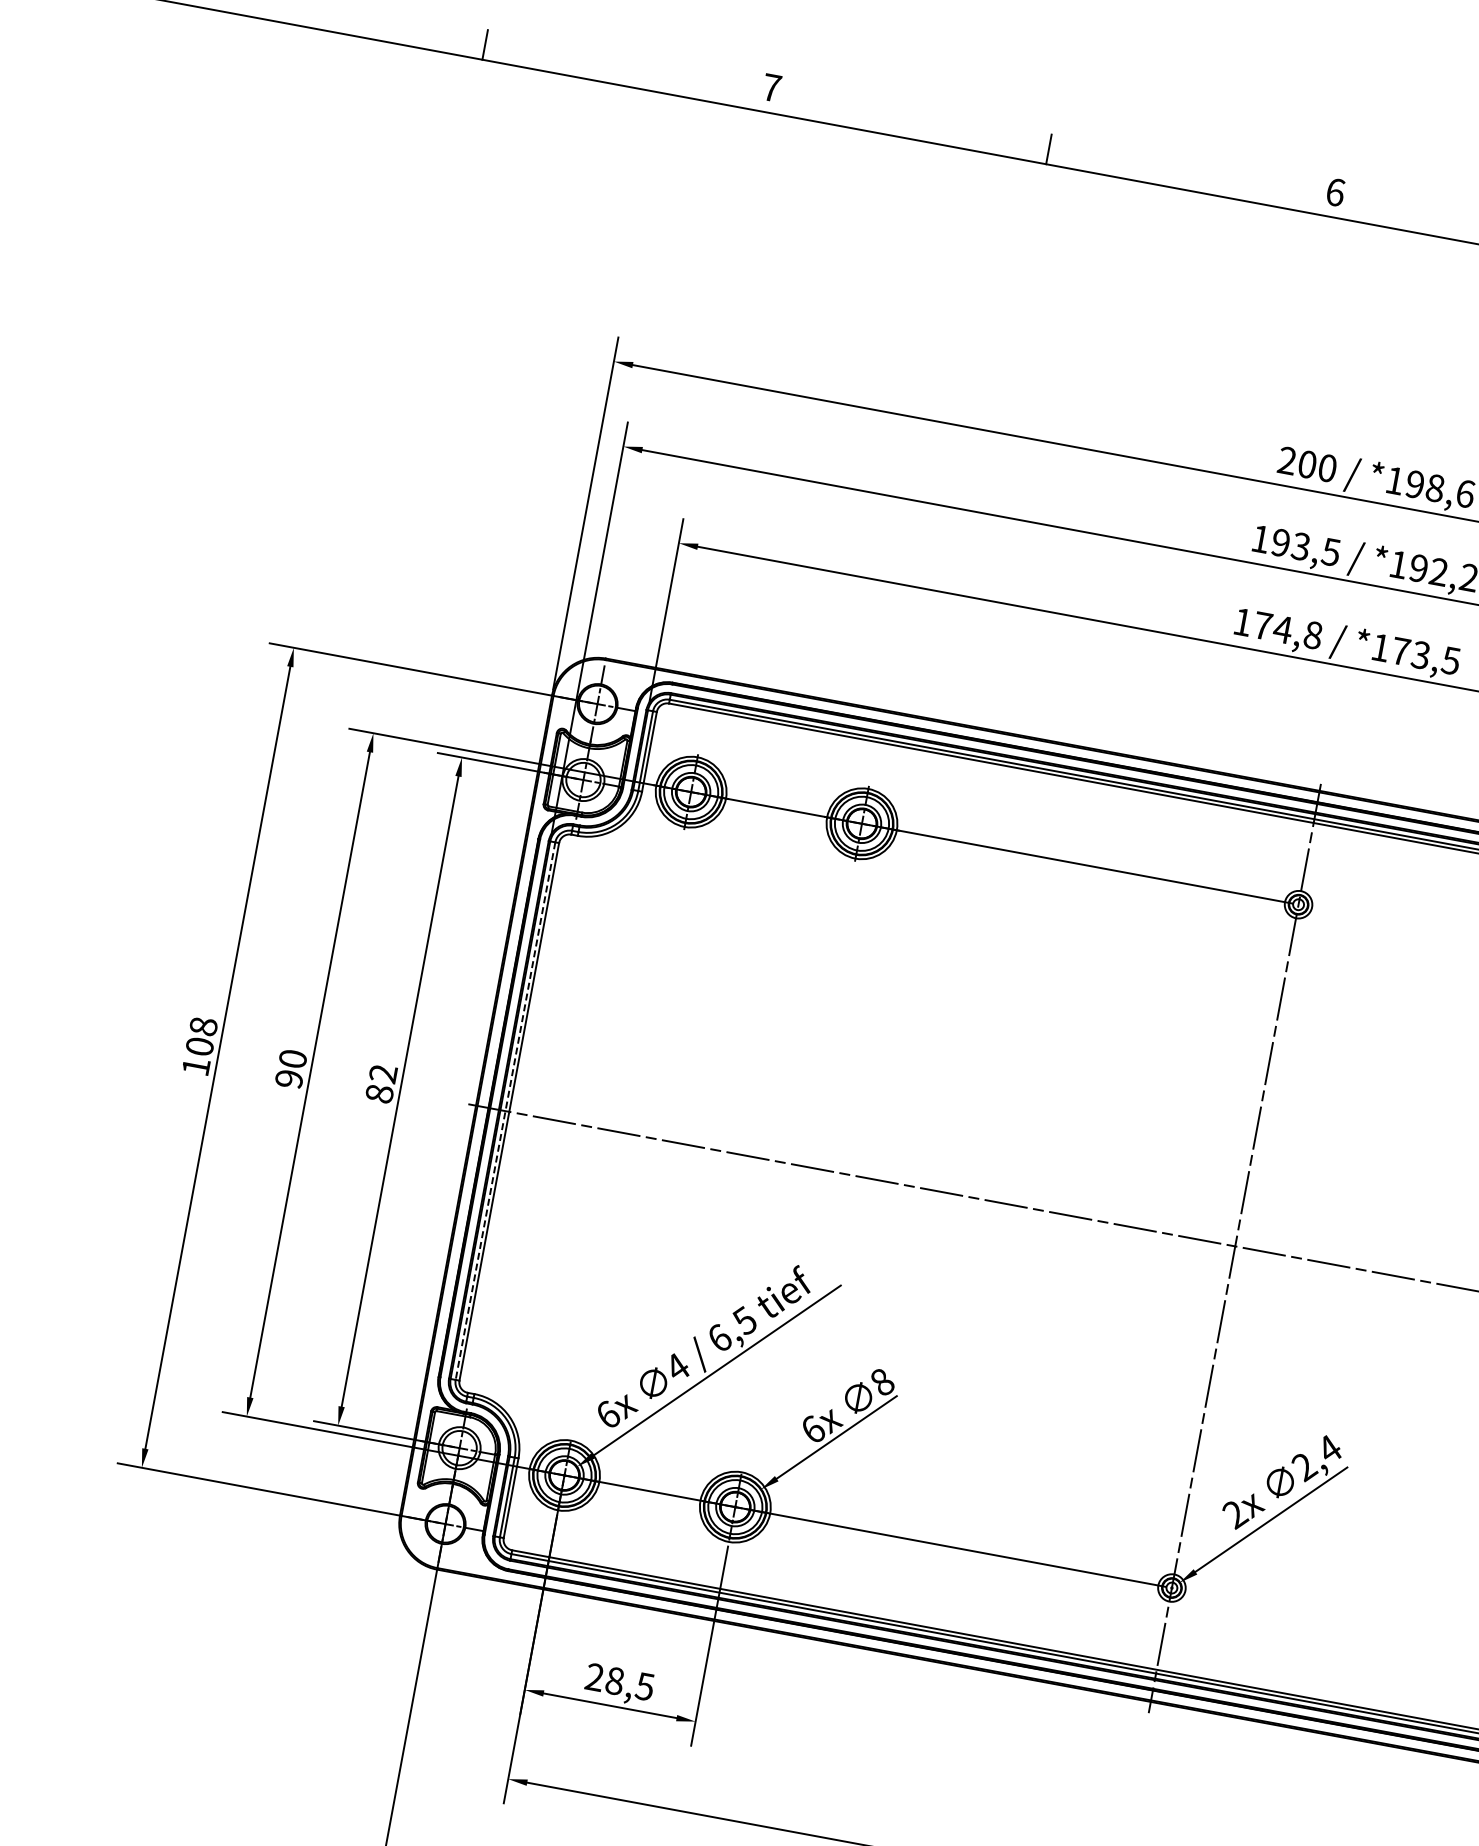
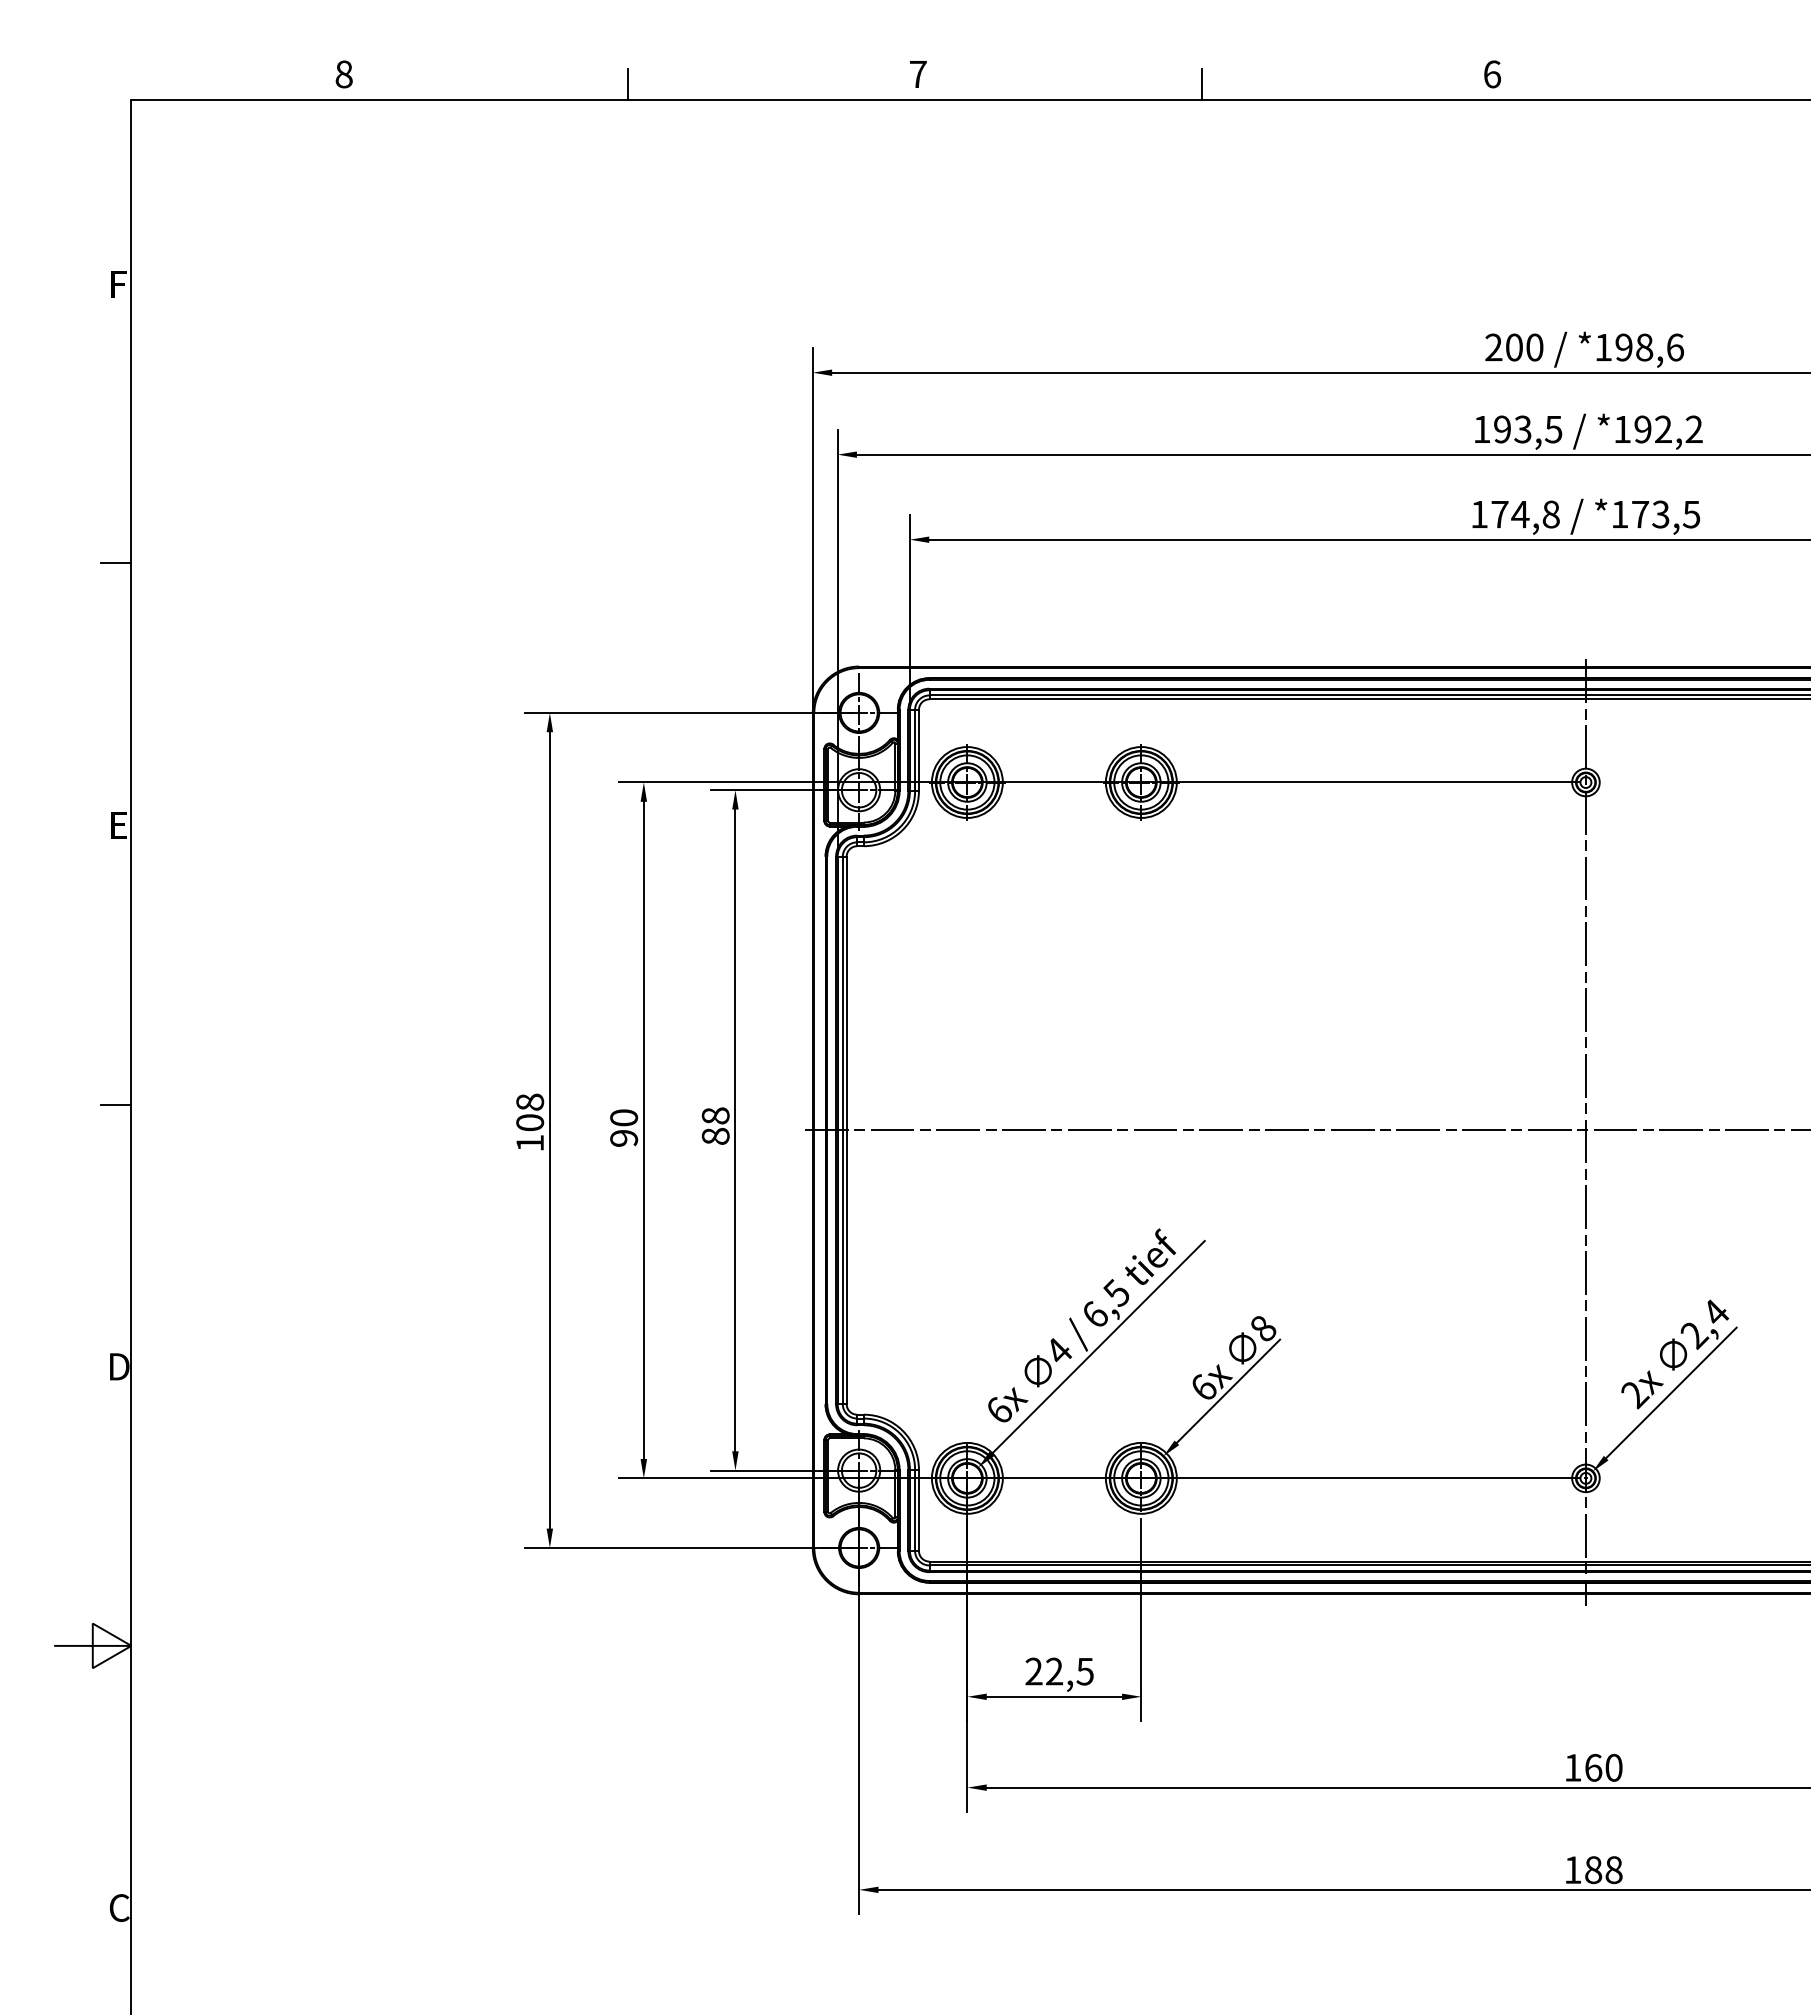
text: (383, 1073) -> (715, 1115), 82 -> 88
line: (505, 1111) -> (842, 1130), dashed -> solid
text: (614, 1680) -> (1054, 1671), 28,5 -> 22,5

